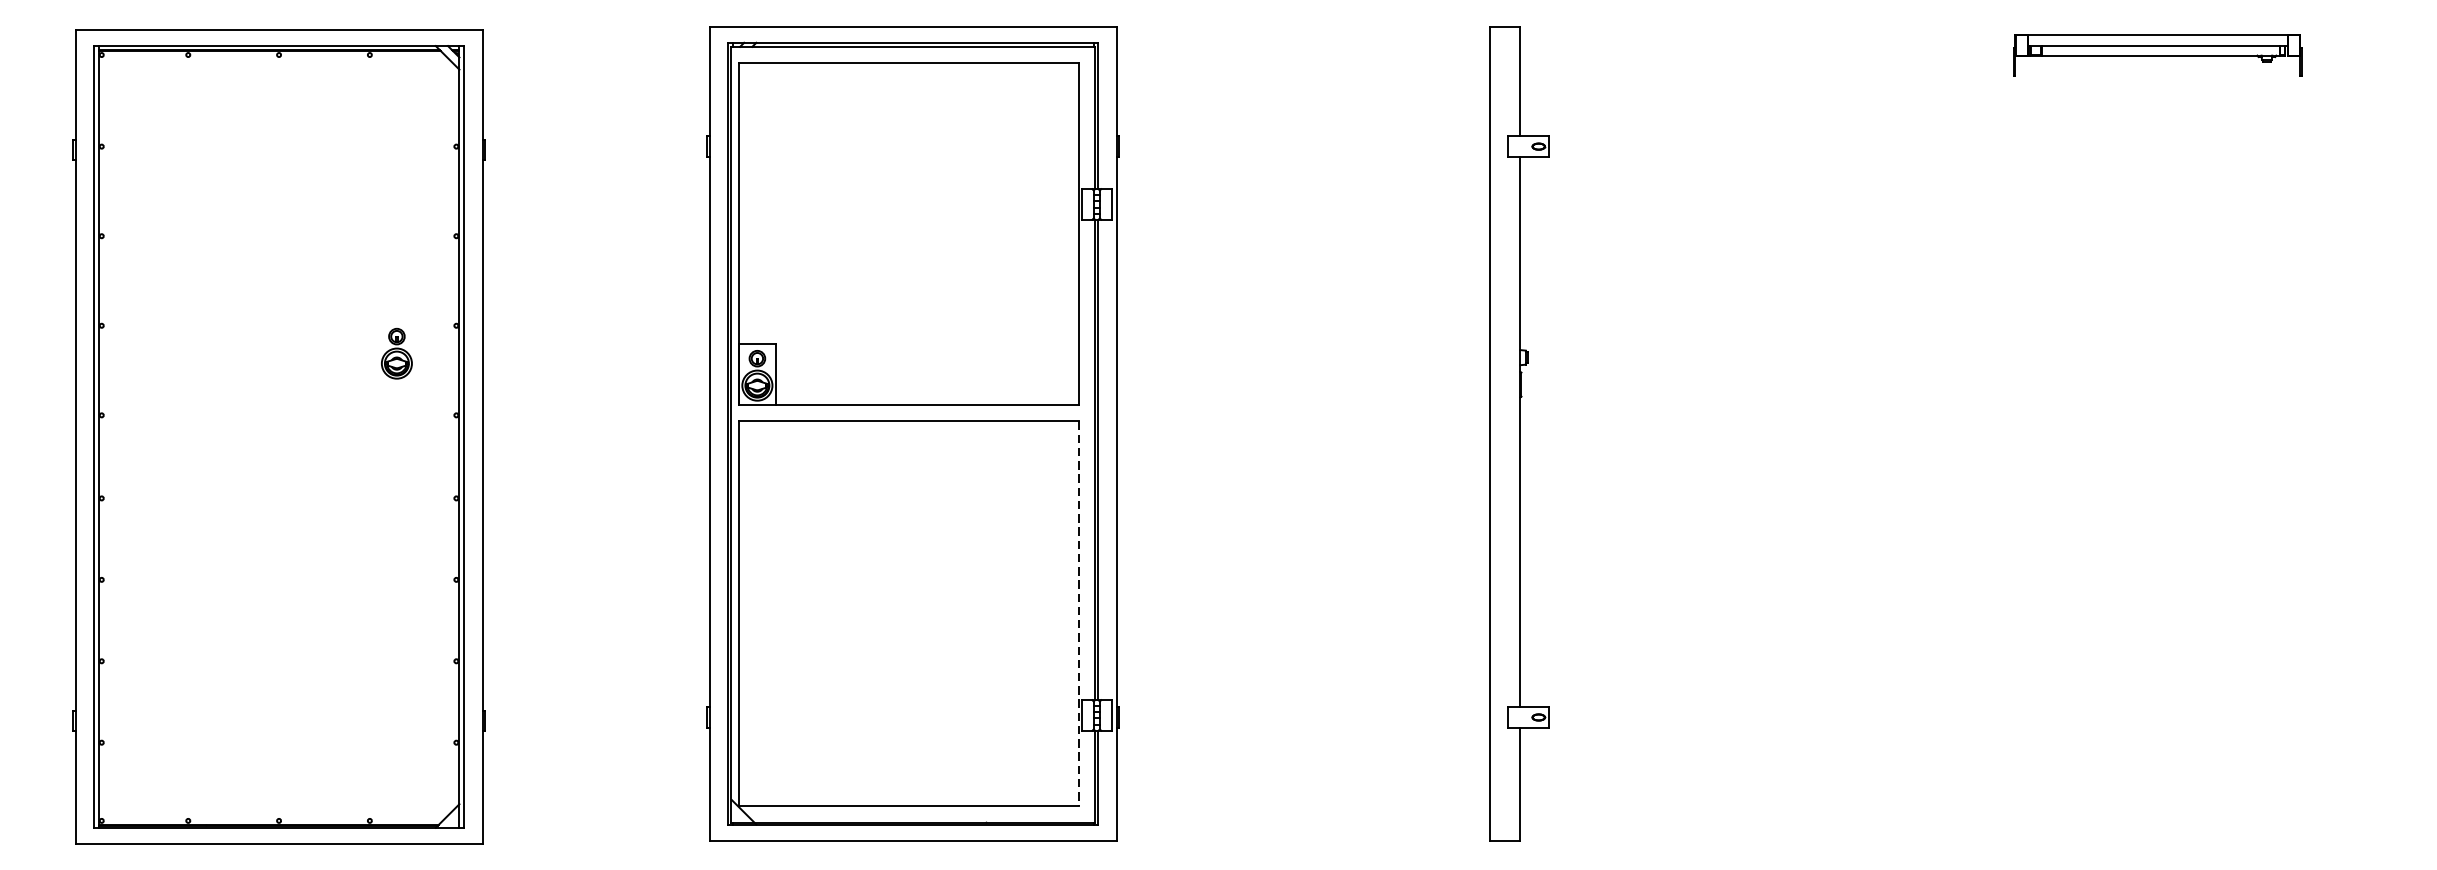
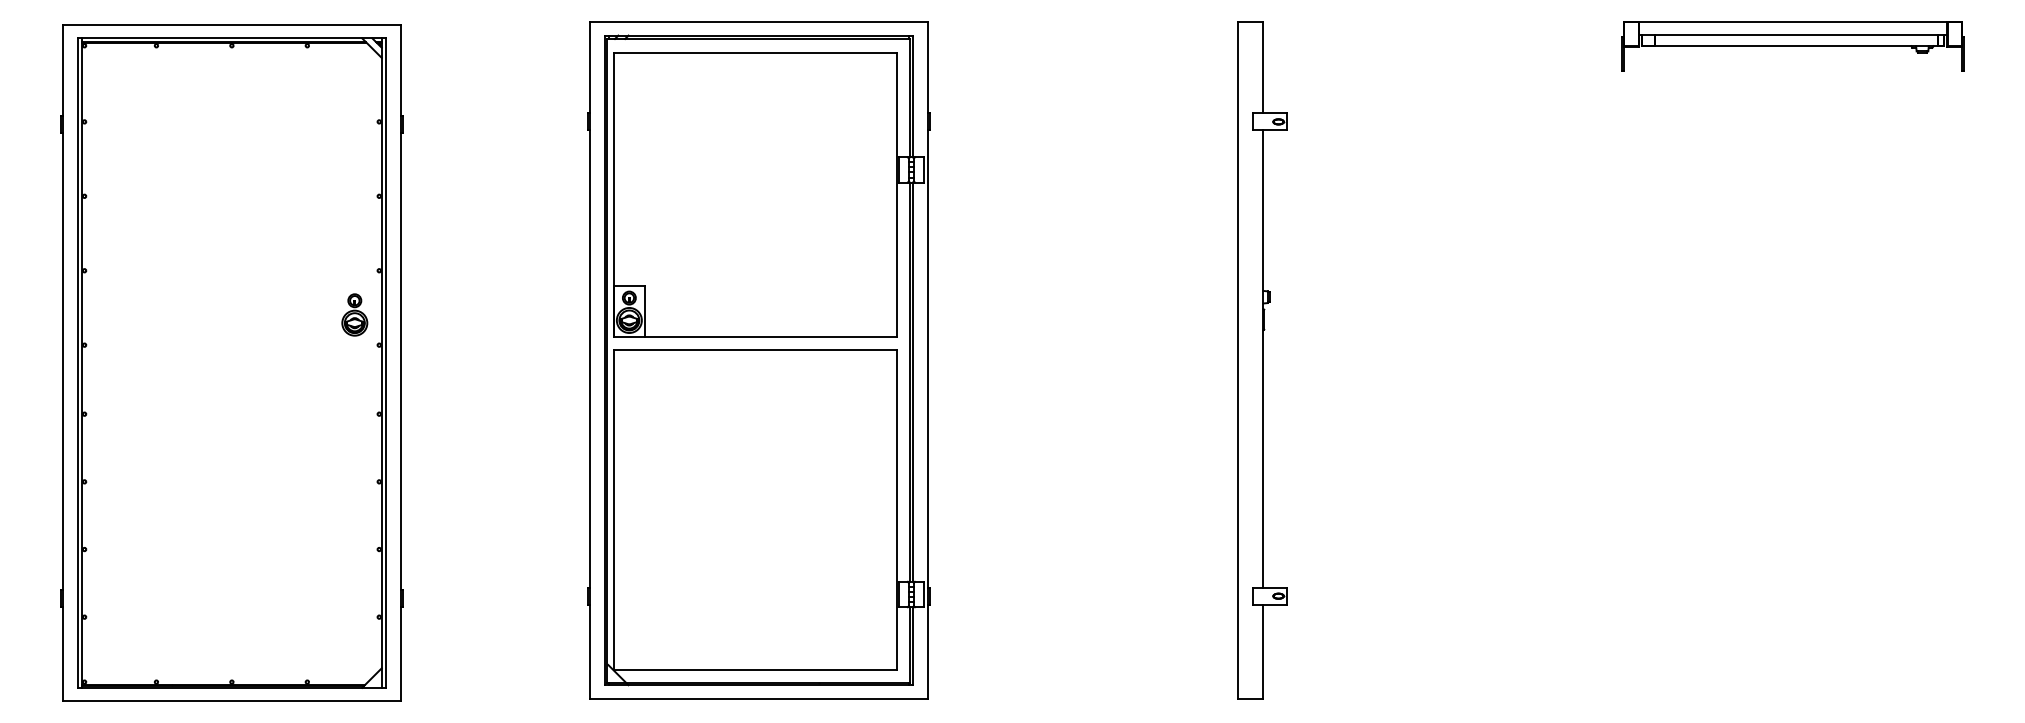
part: (2157, 55) -> (1792, 46), size x1.43
part: (396, 353) -> (354, 314), moved
line: (1078, 614) -> (896, 510), dashed -> solid

